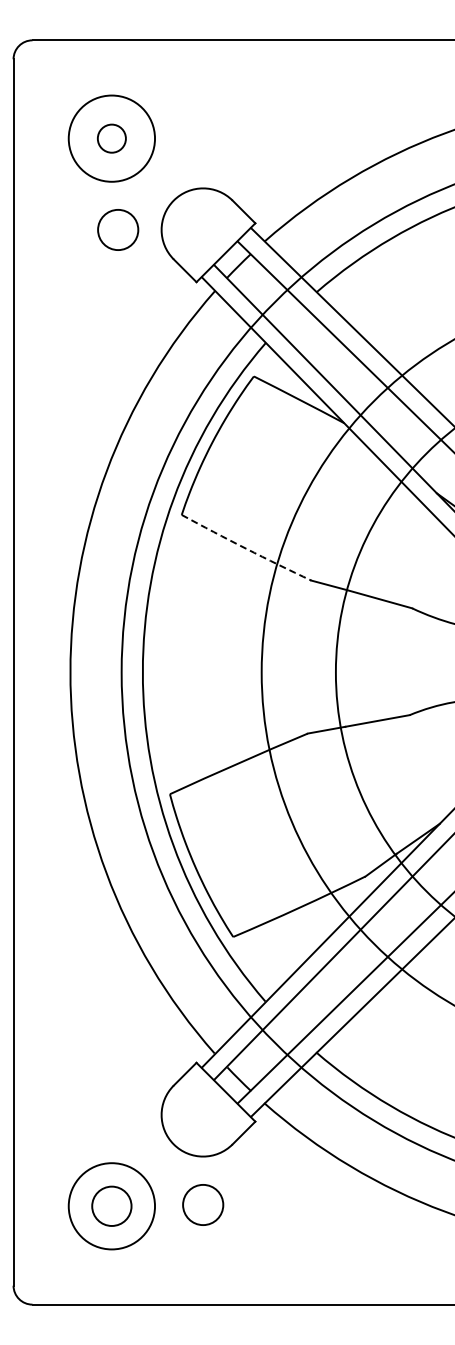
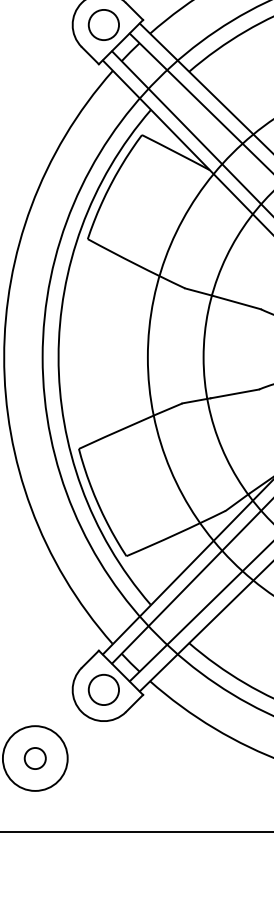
circle: (118, 229) -> (104, 24), moved
arc: (246, 548) -> (136, 264), dashed -> solid
circle: (203, 1204) -> (104, 689), moved
circle: (111, 1206) -> (35, 758), size x0.71

